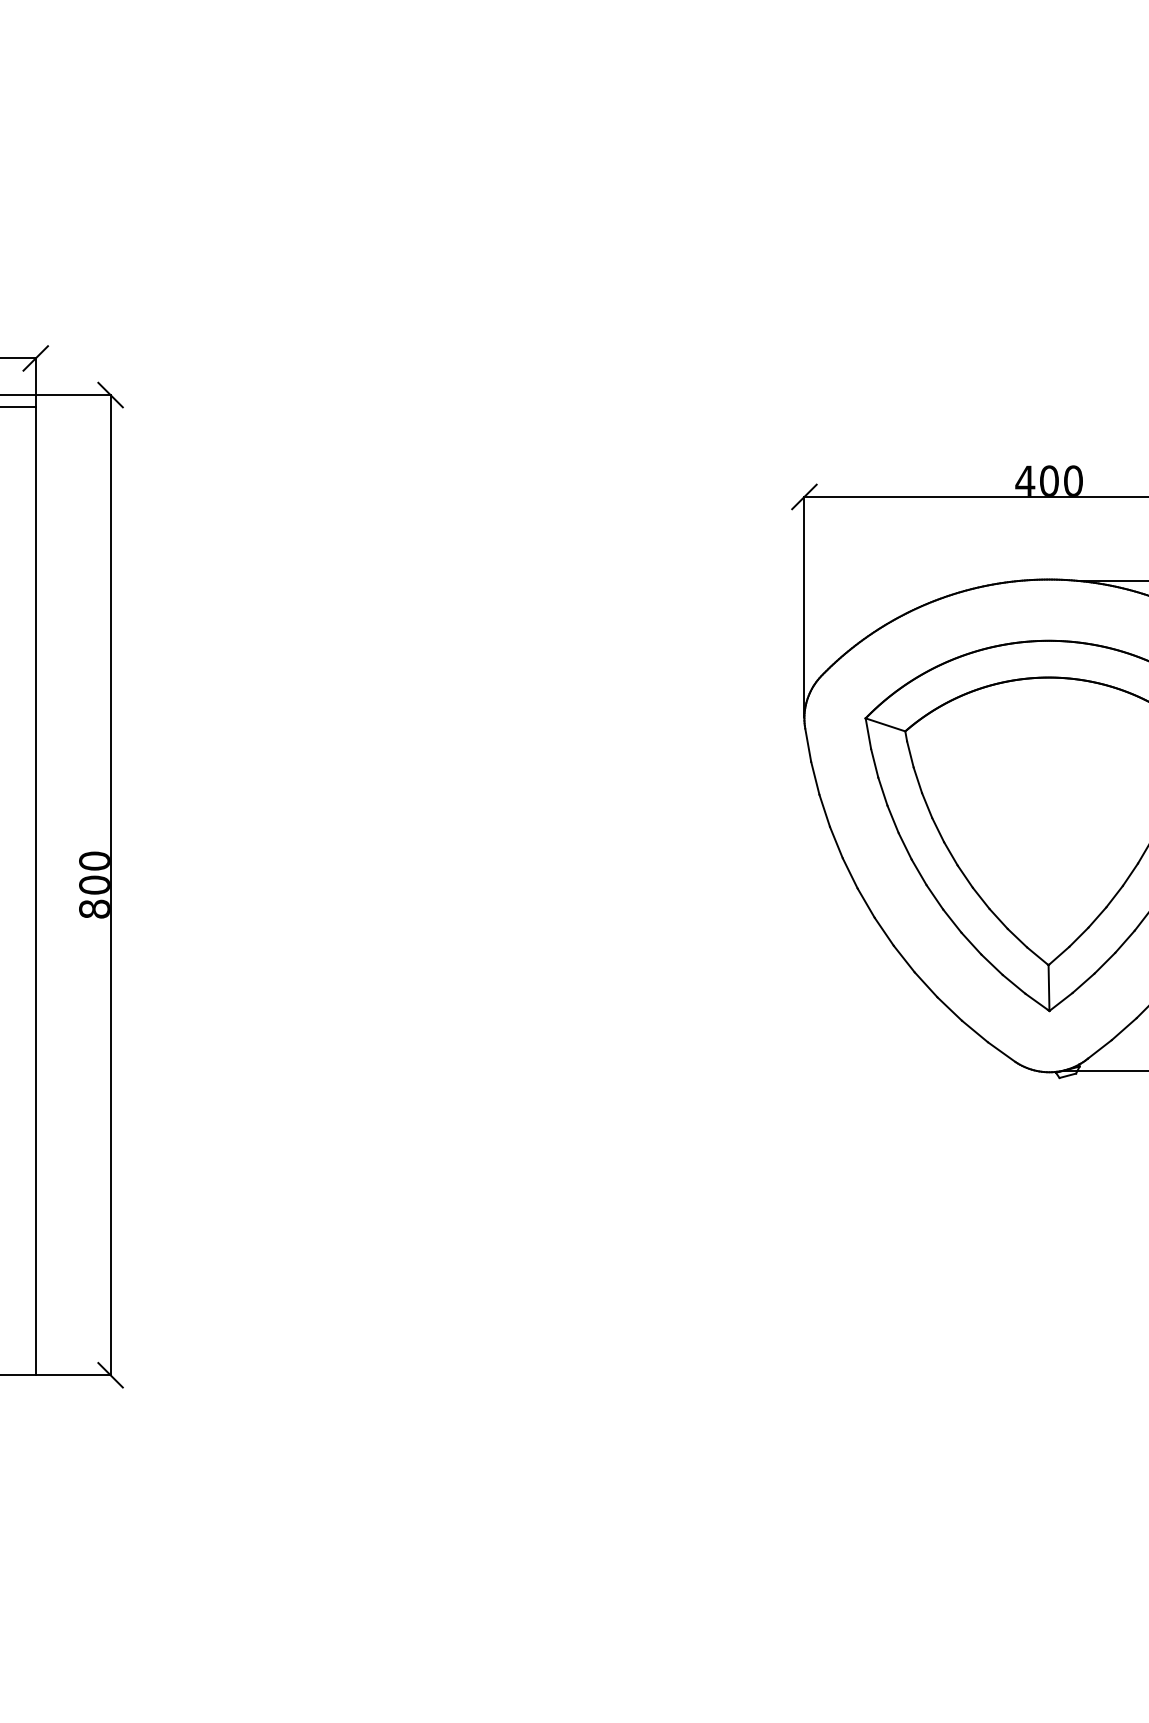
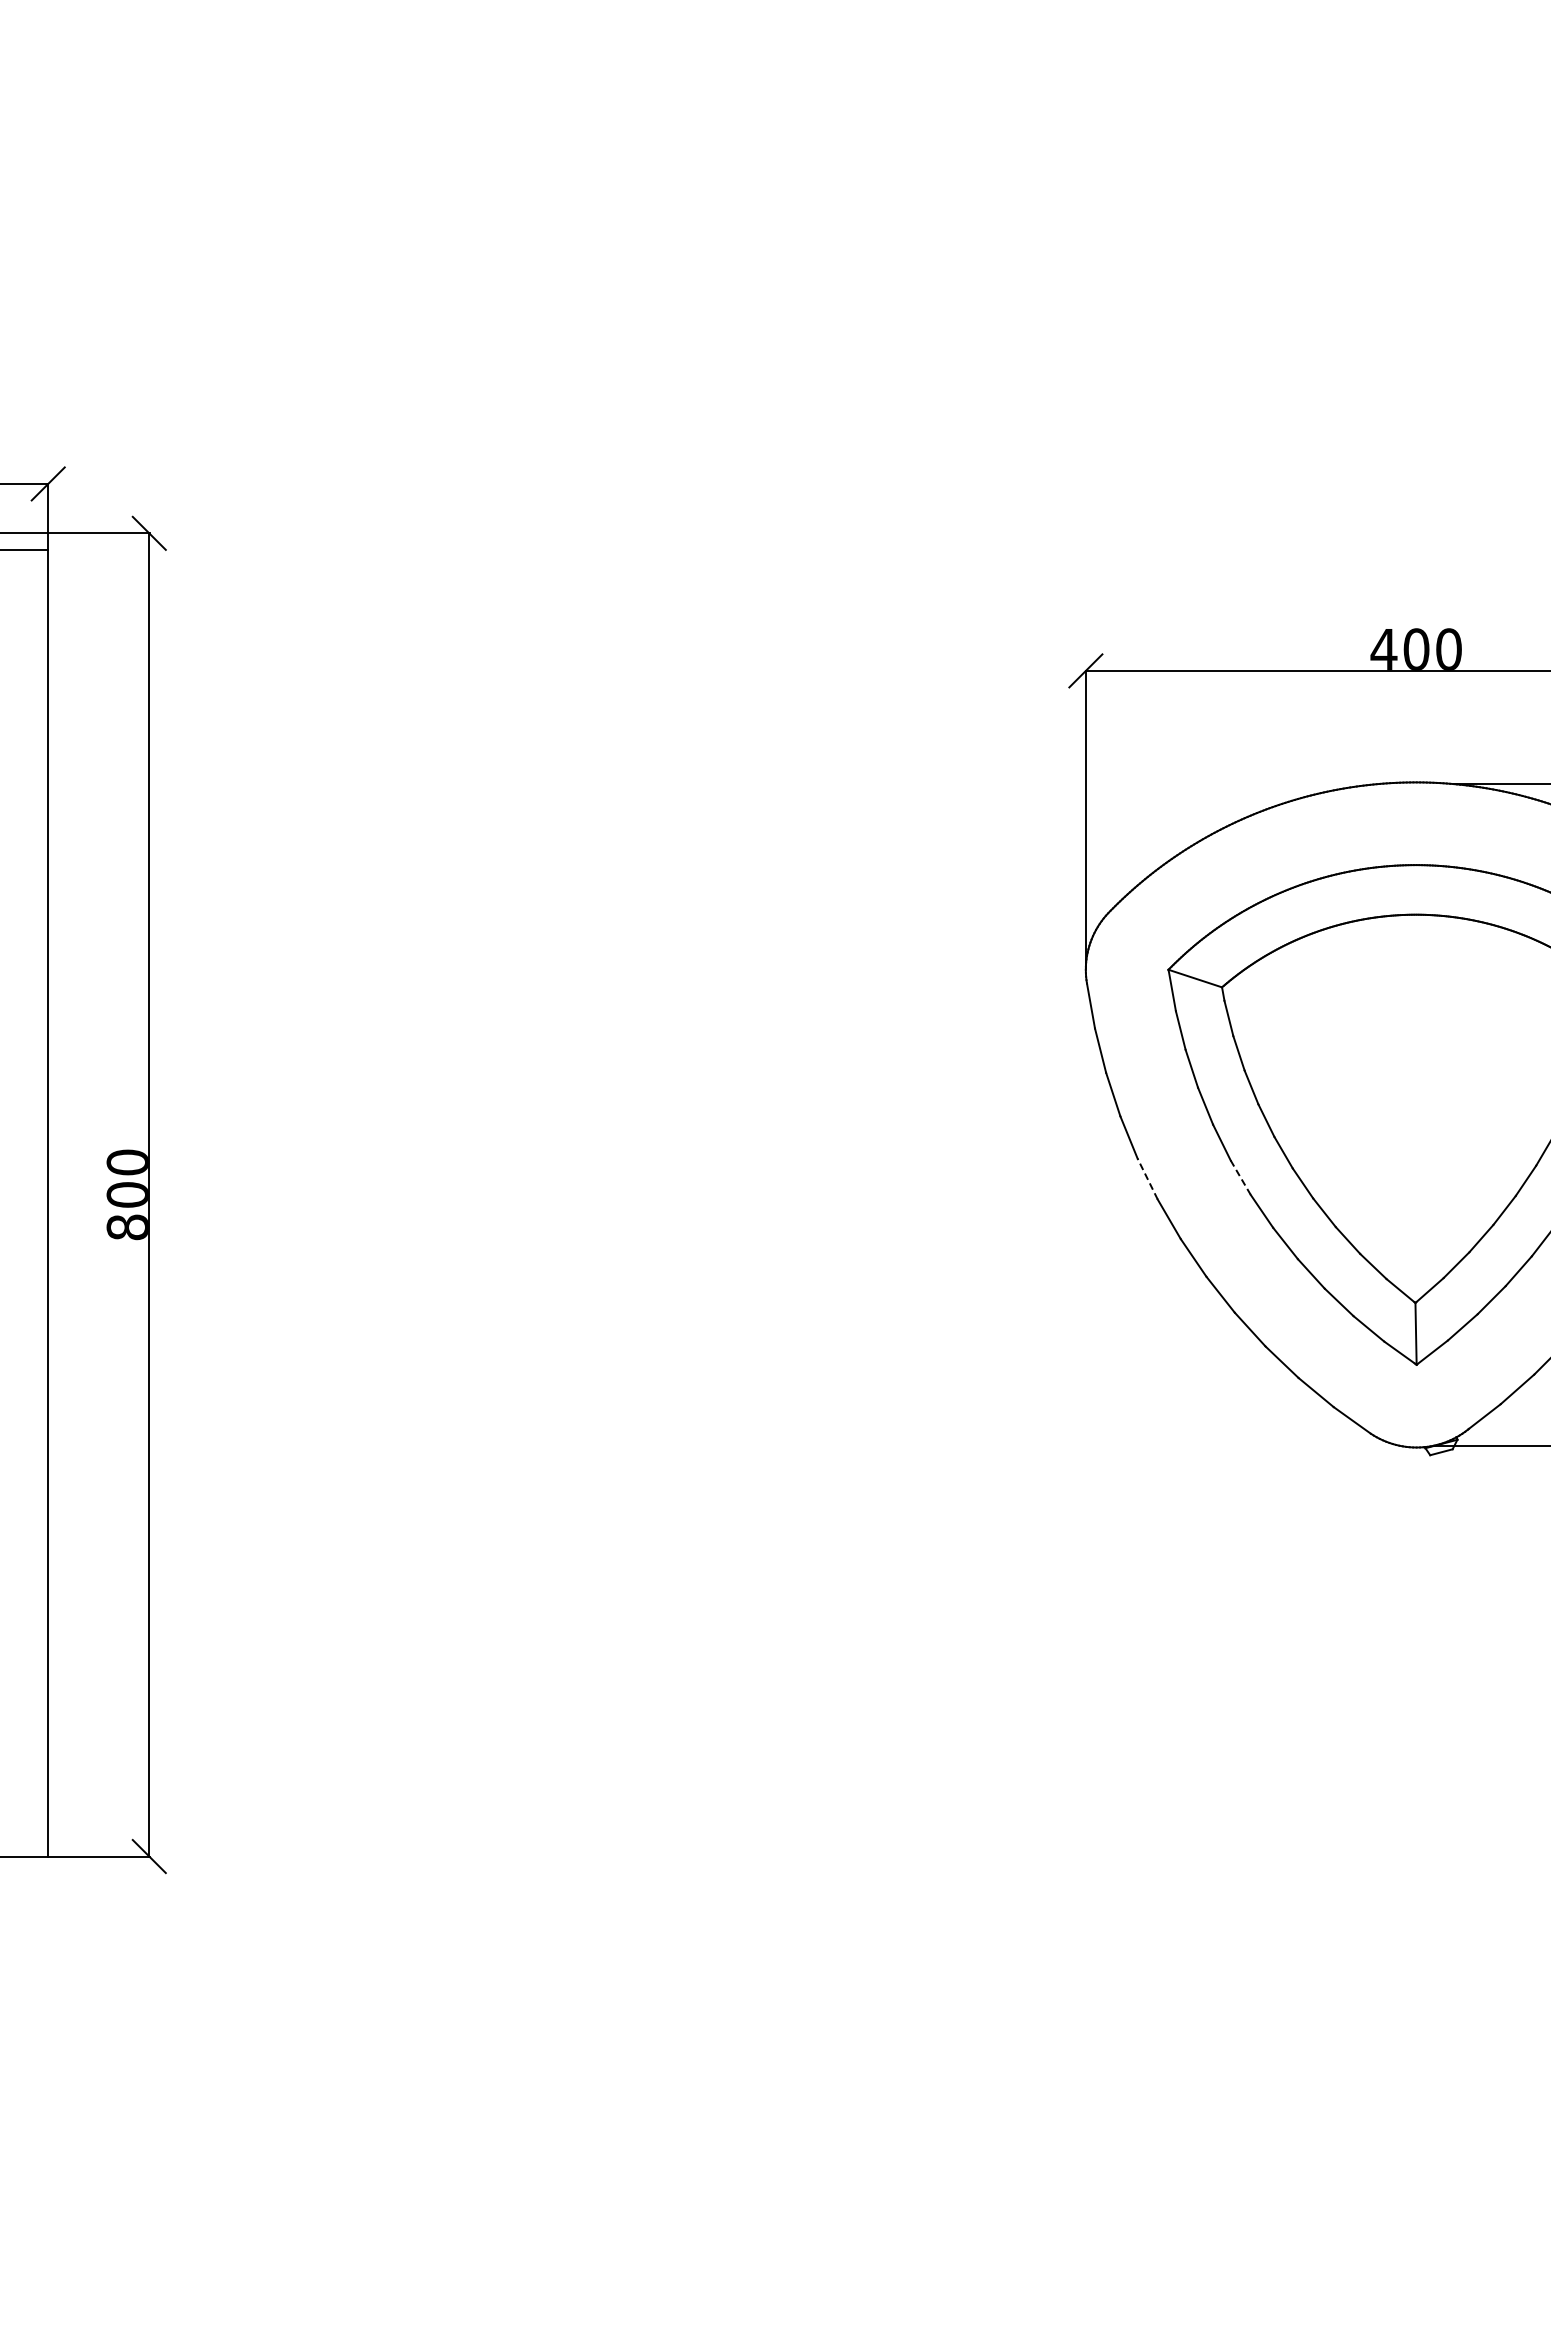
line: (918, 872) -> (1240, 1177), solid -> dashed
line: (850, 873) -> (1147, 1179), solid -> dashed

